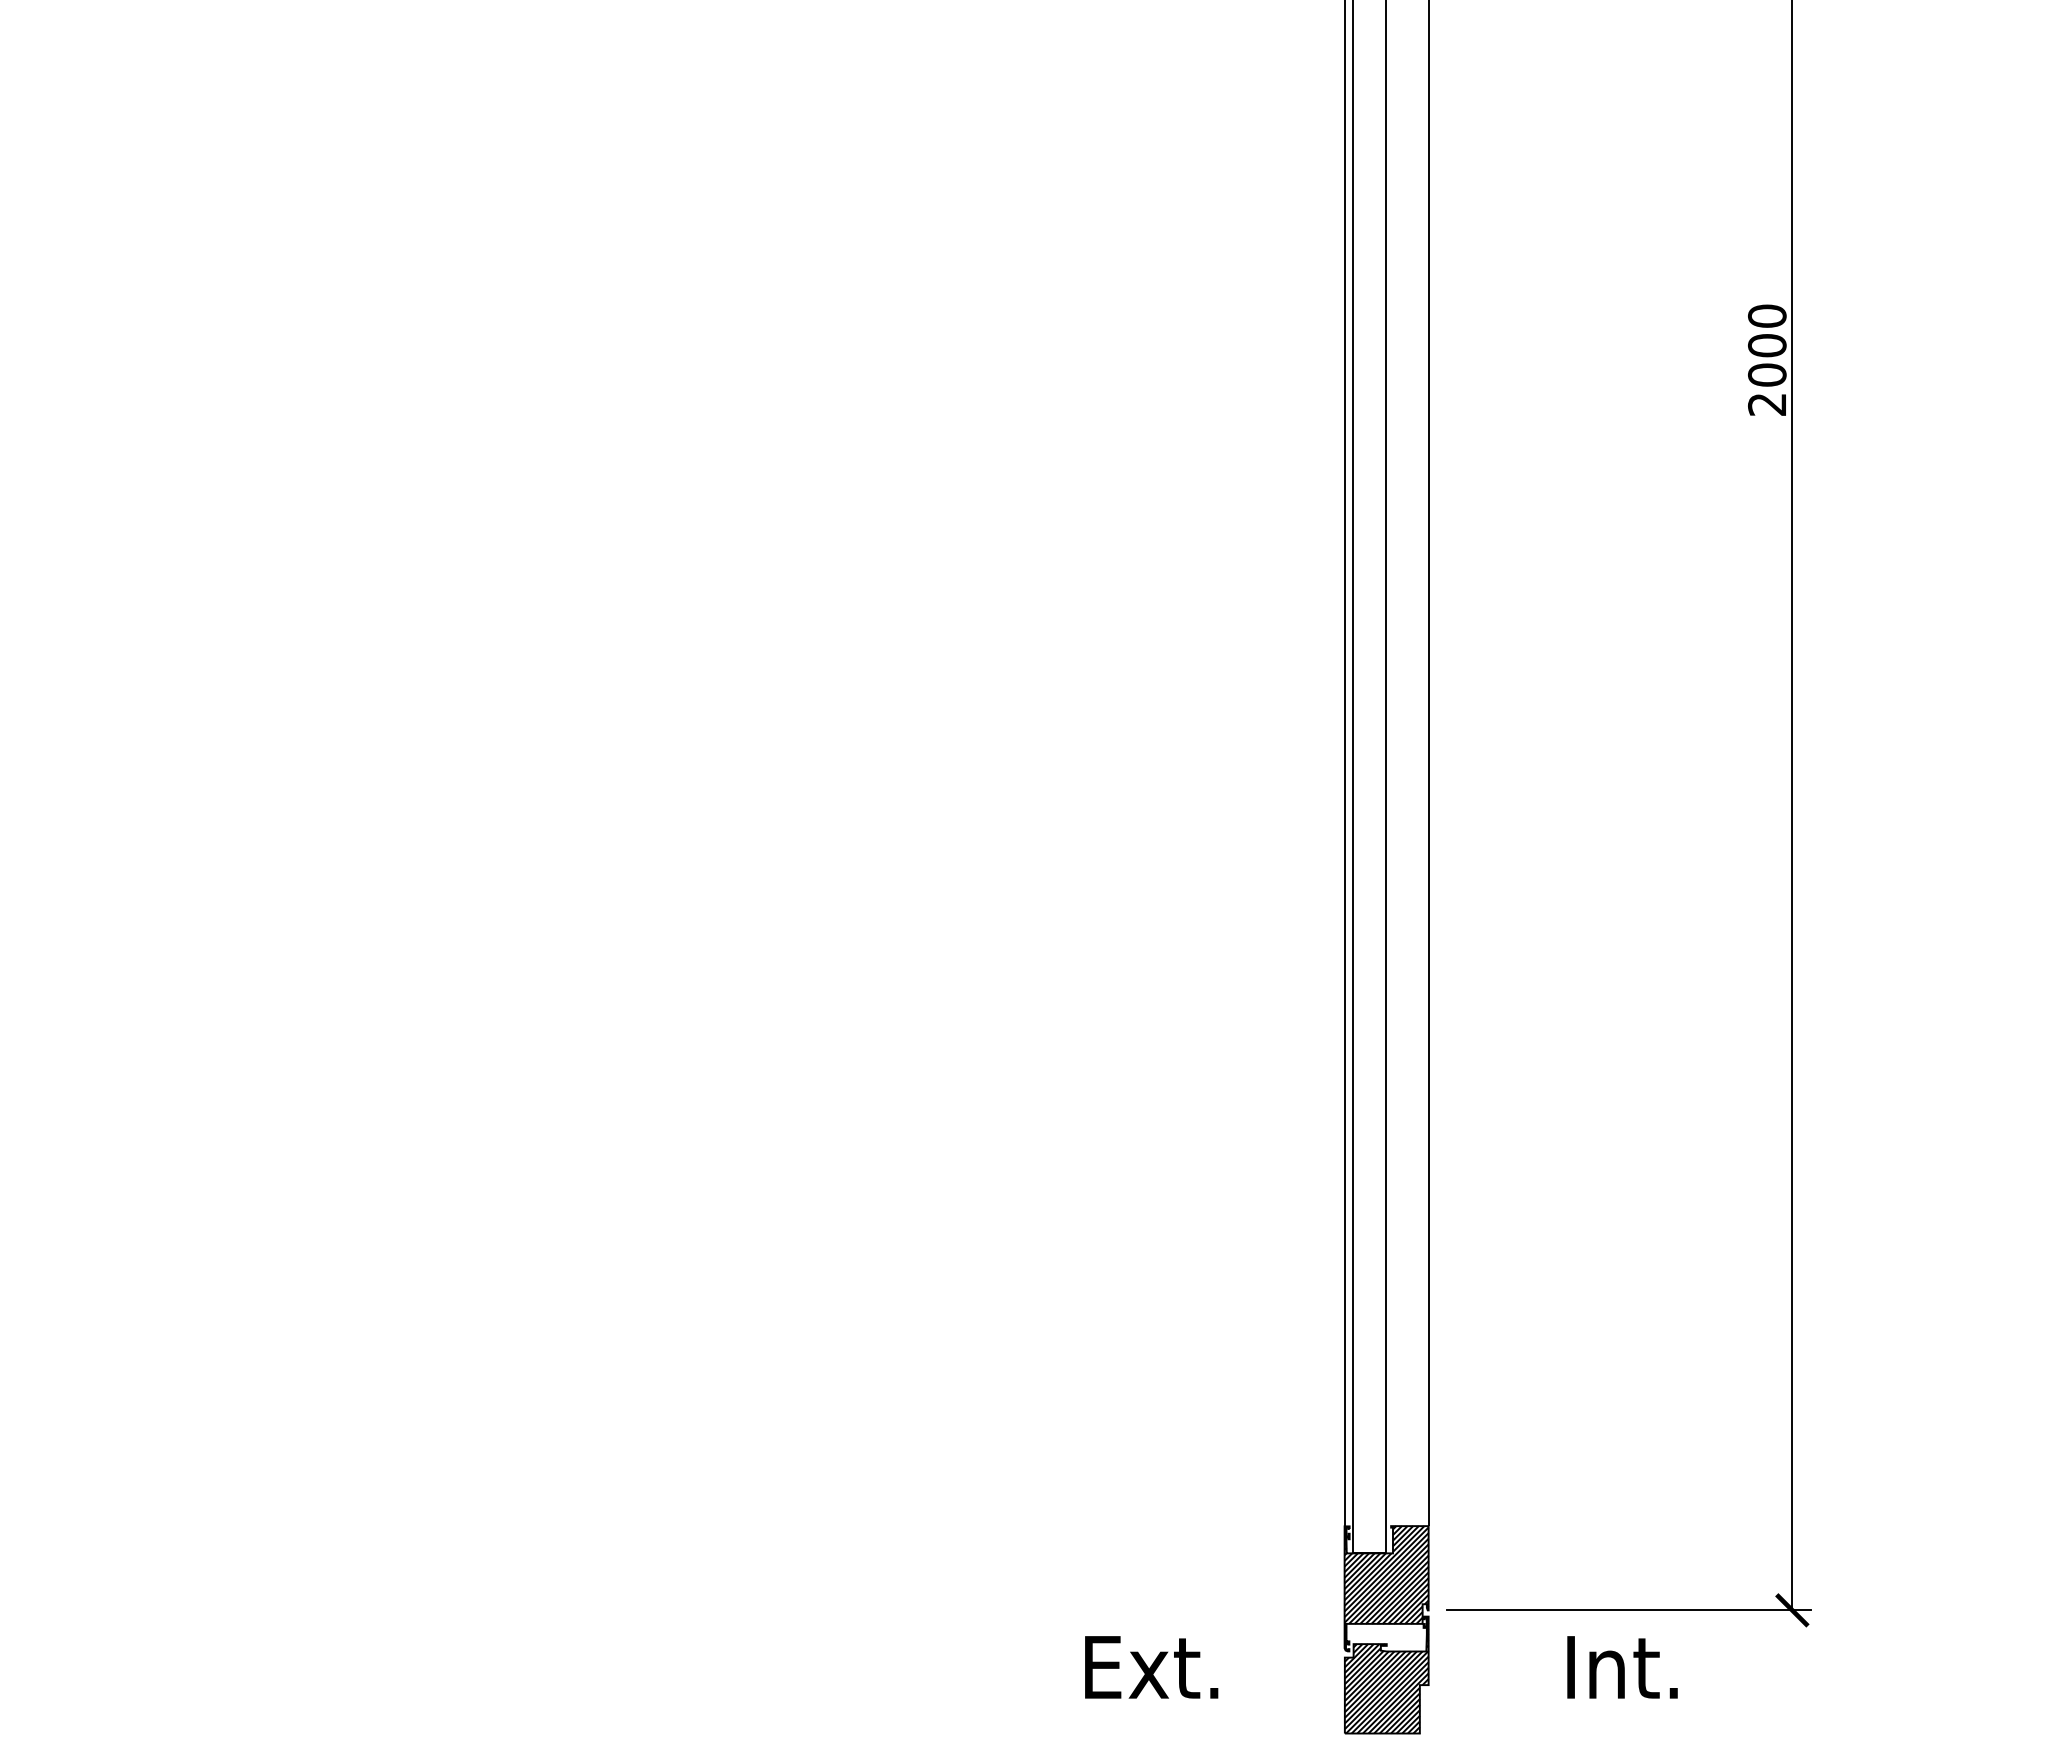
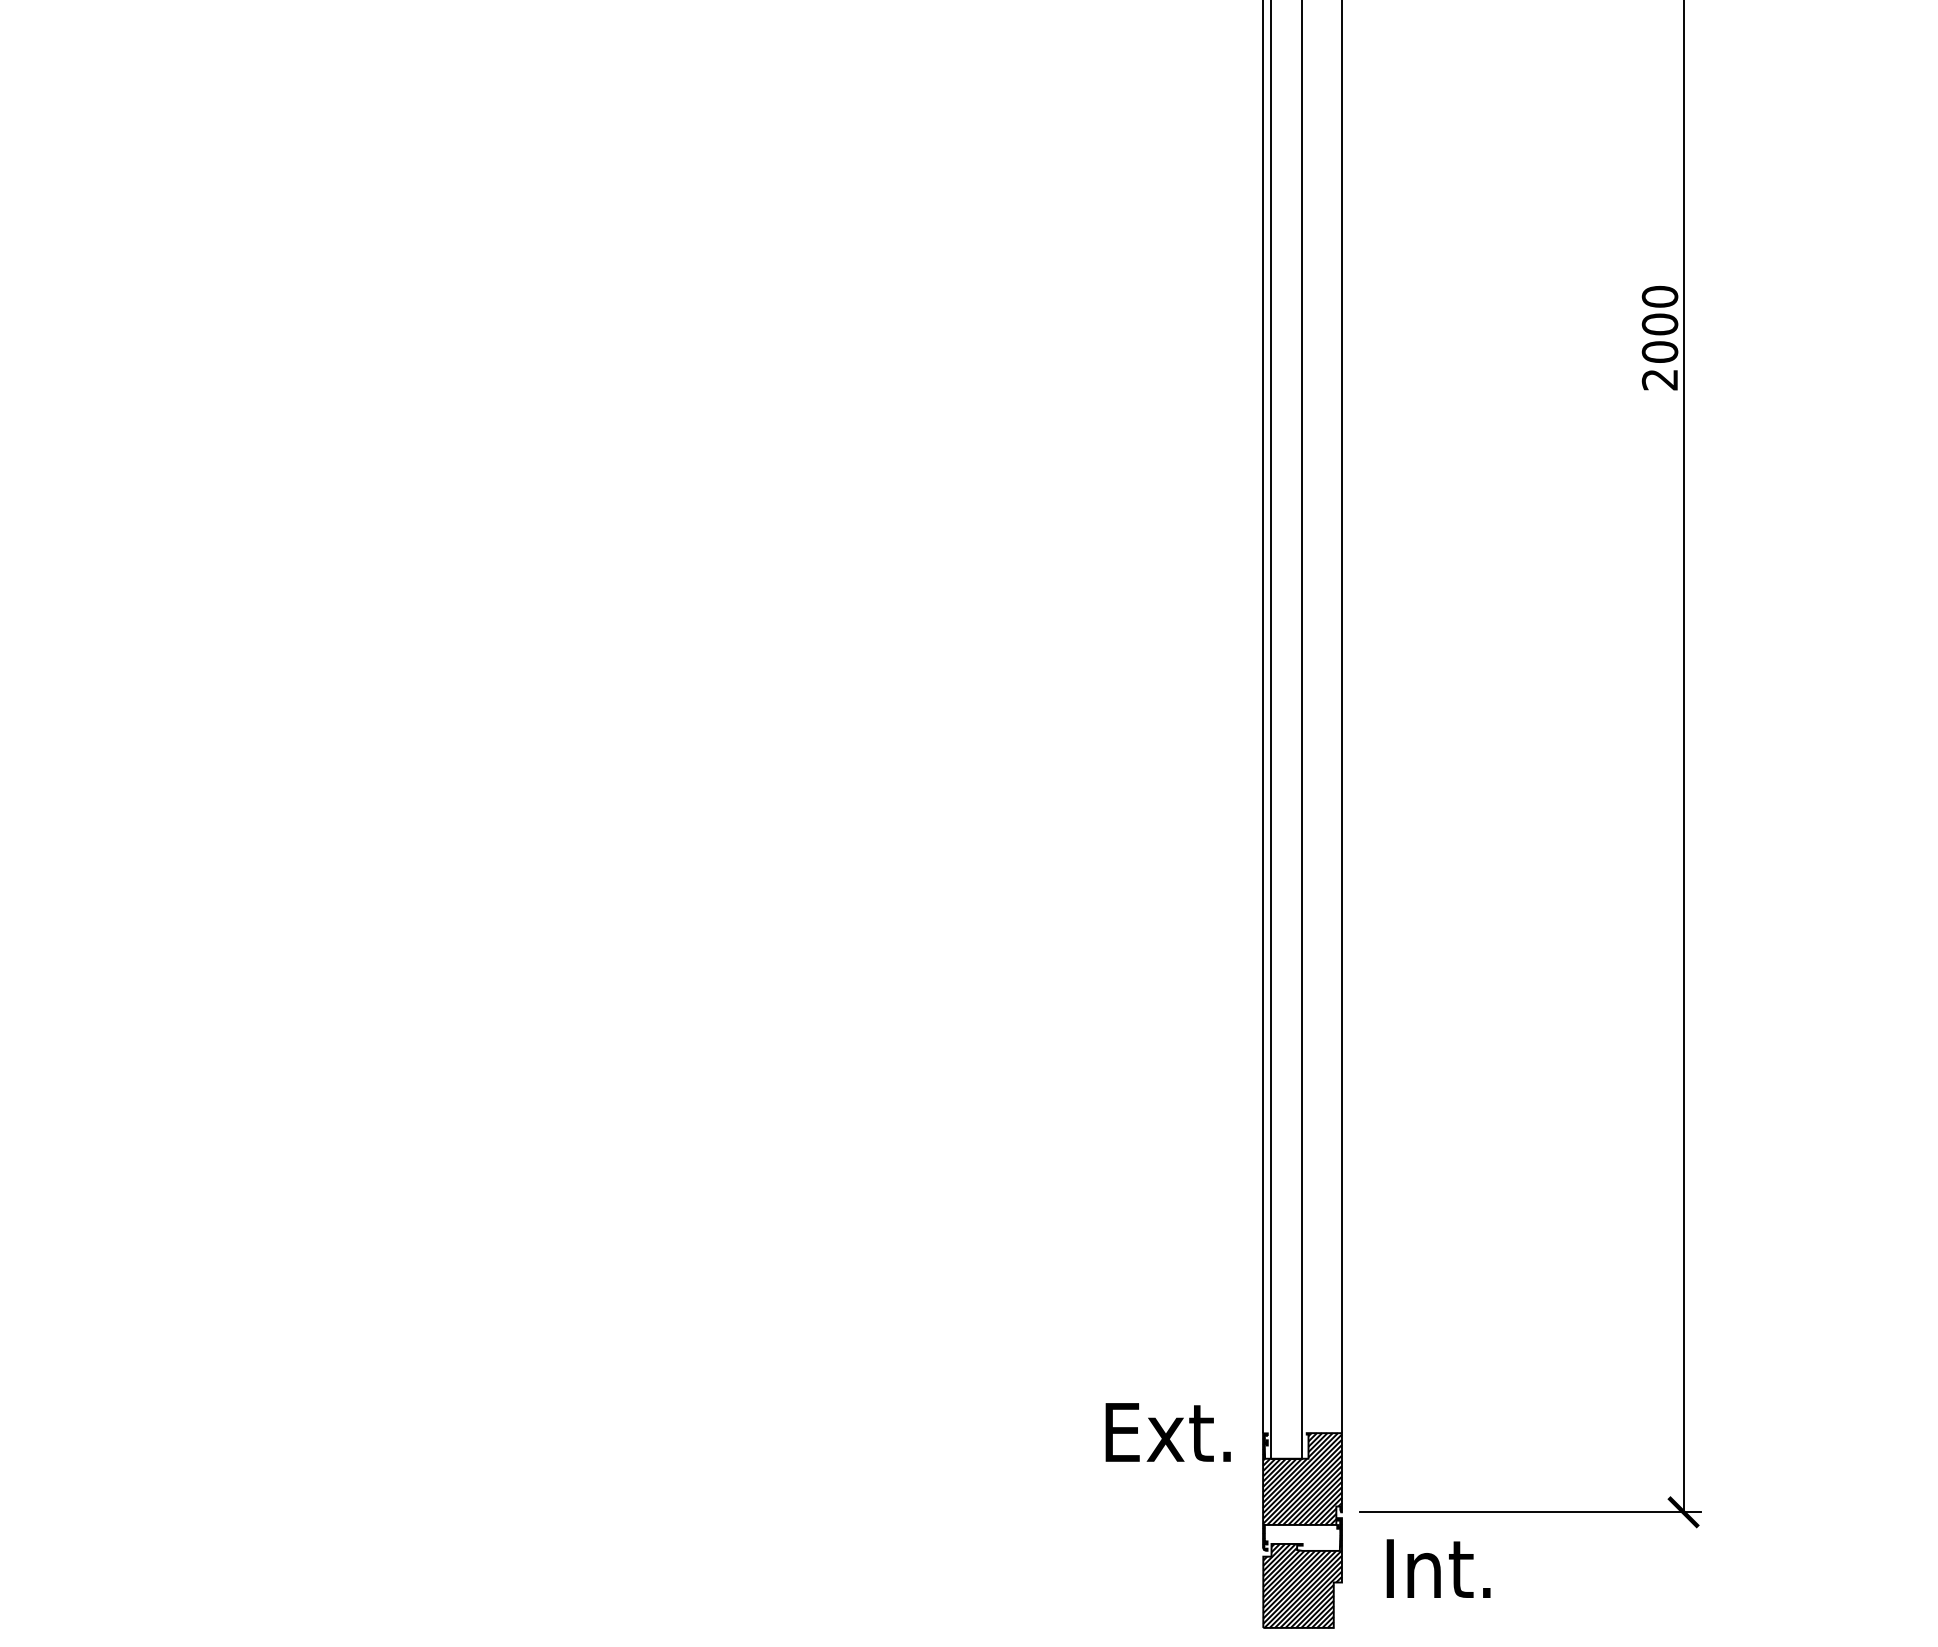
text: (1151, 1667) -> (1168, 1432), moved
text: (1622, 1667) -> (1438, 1568), moved

